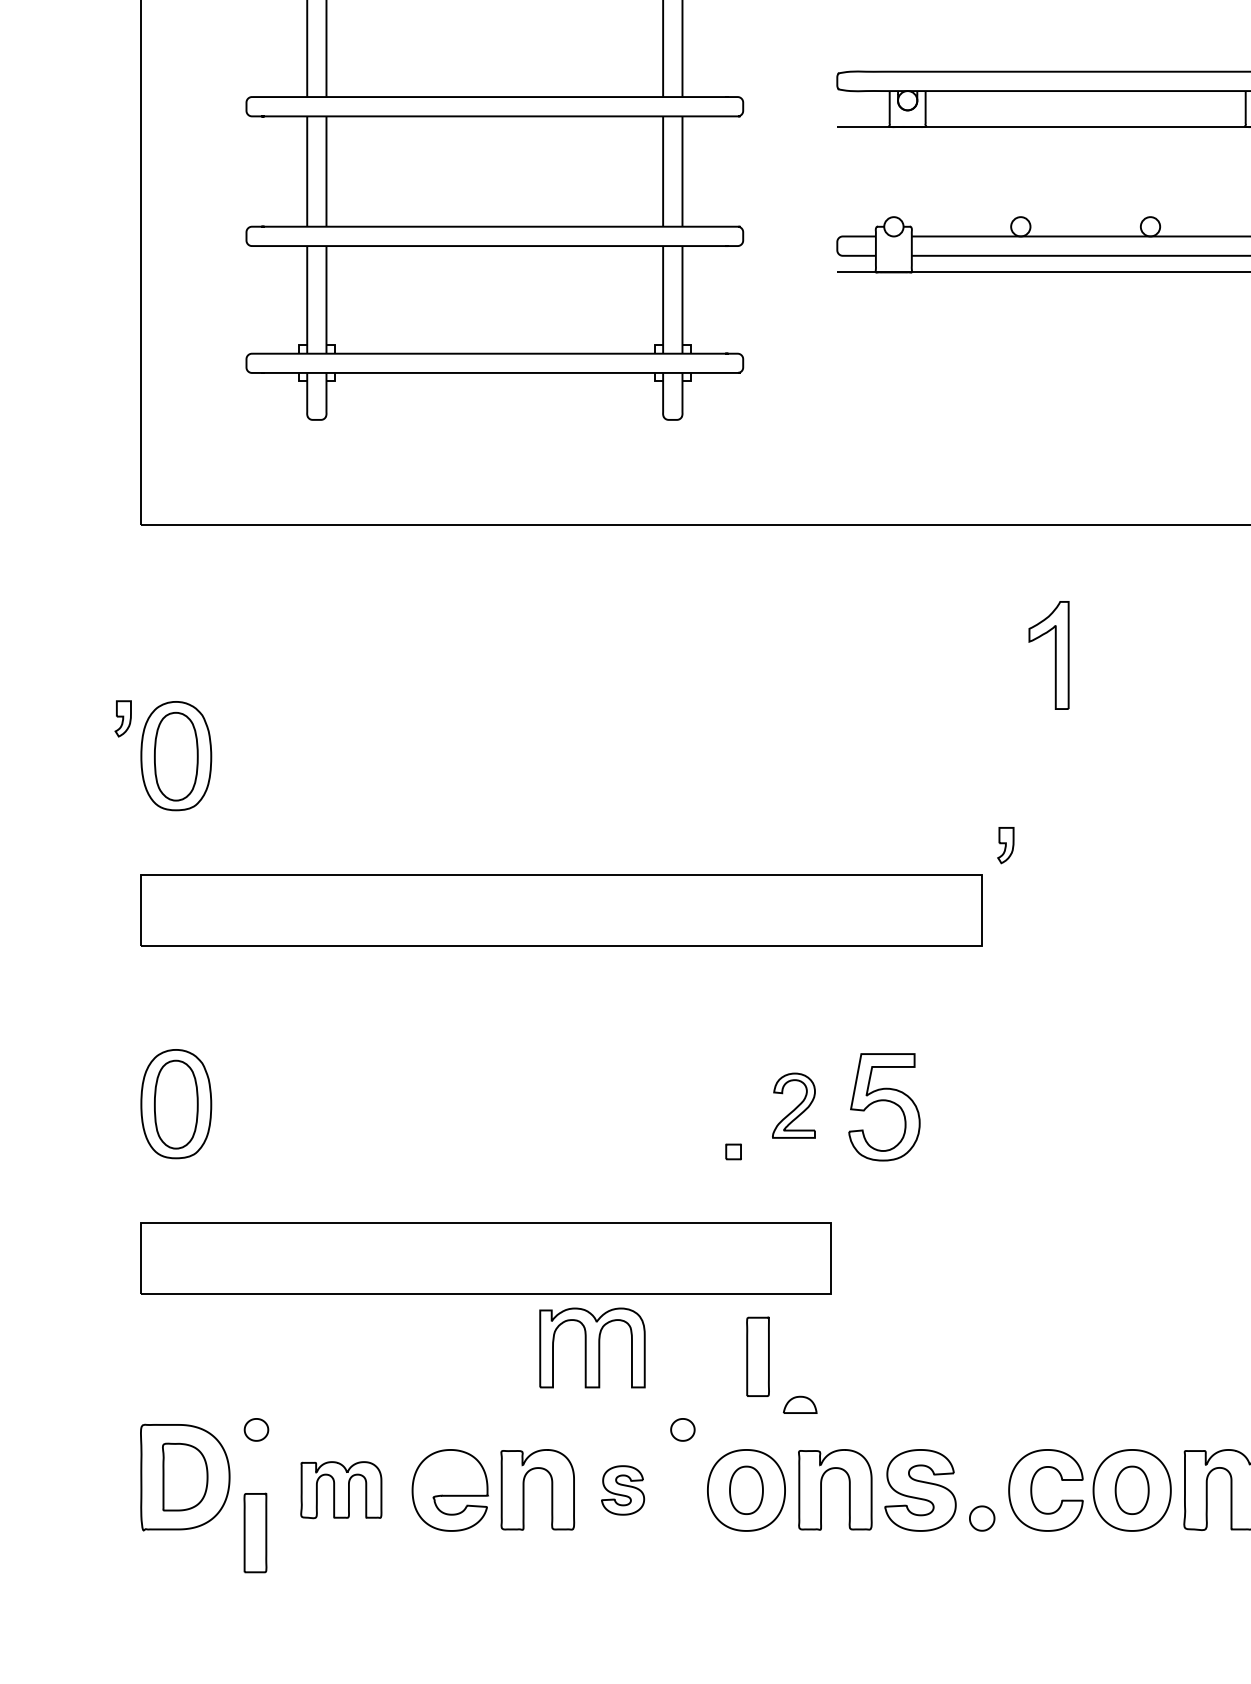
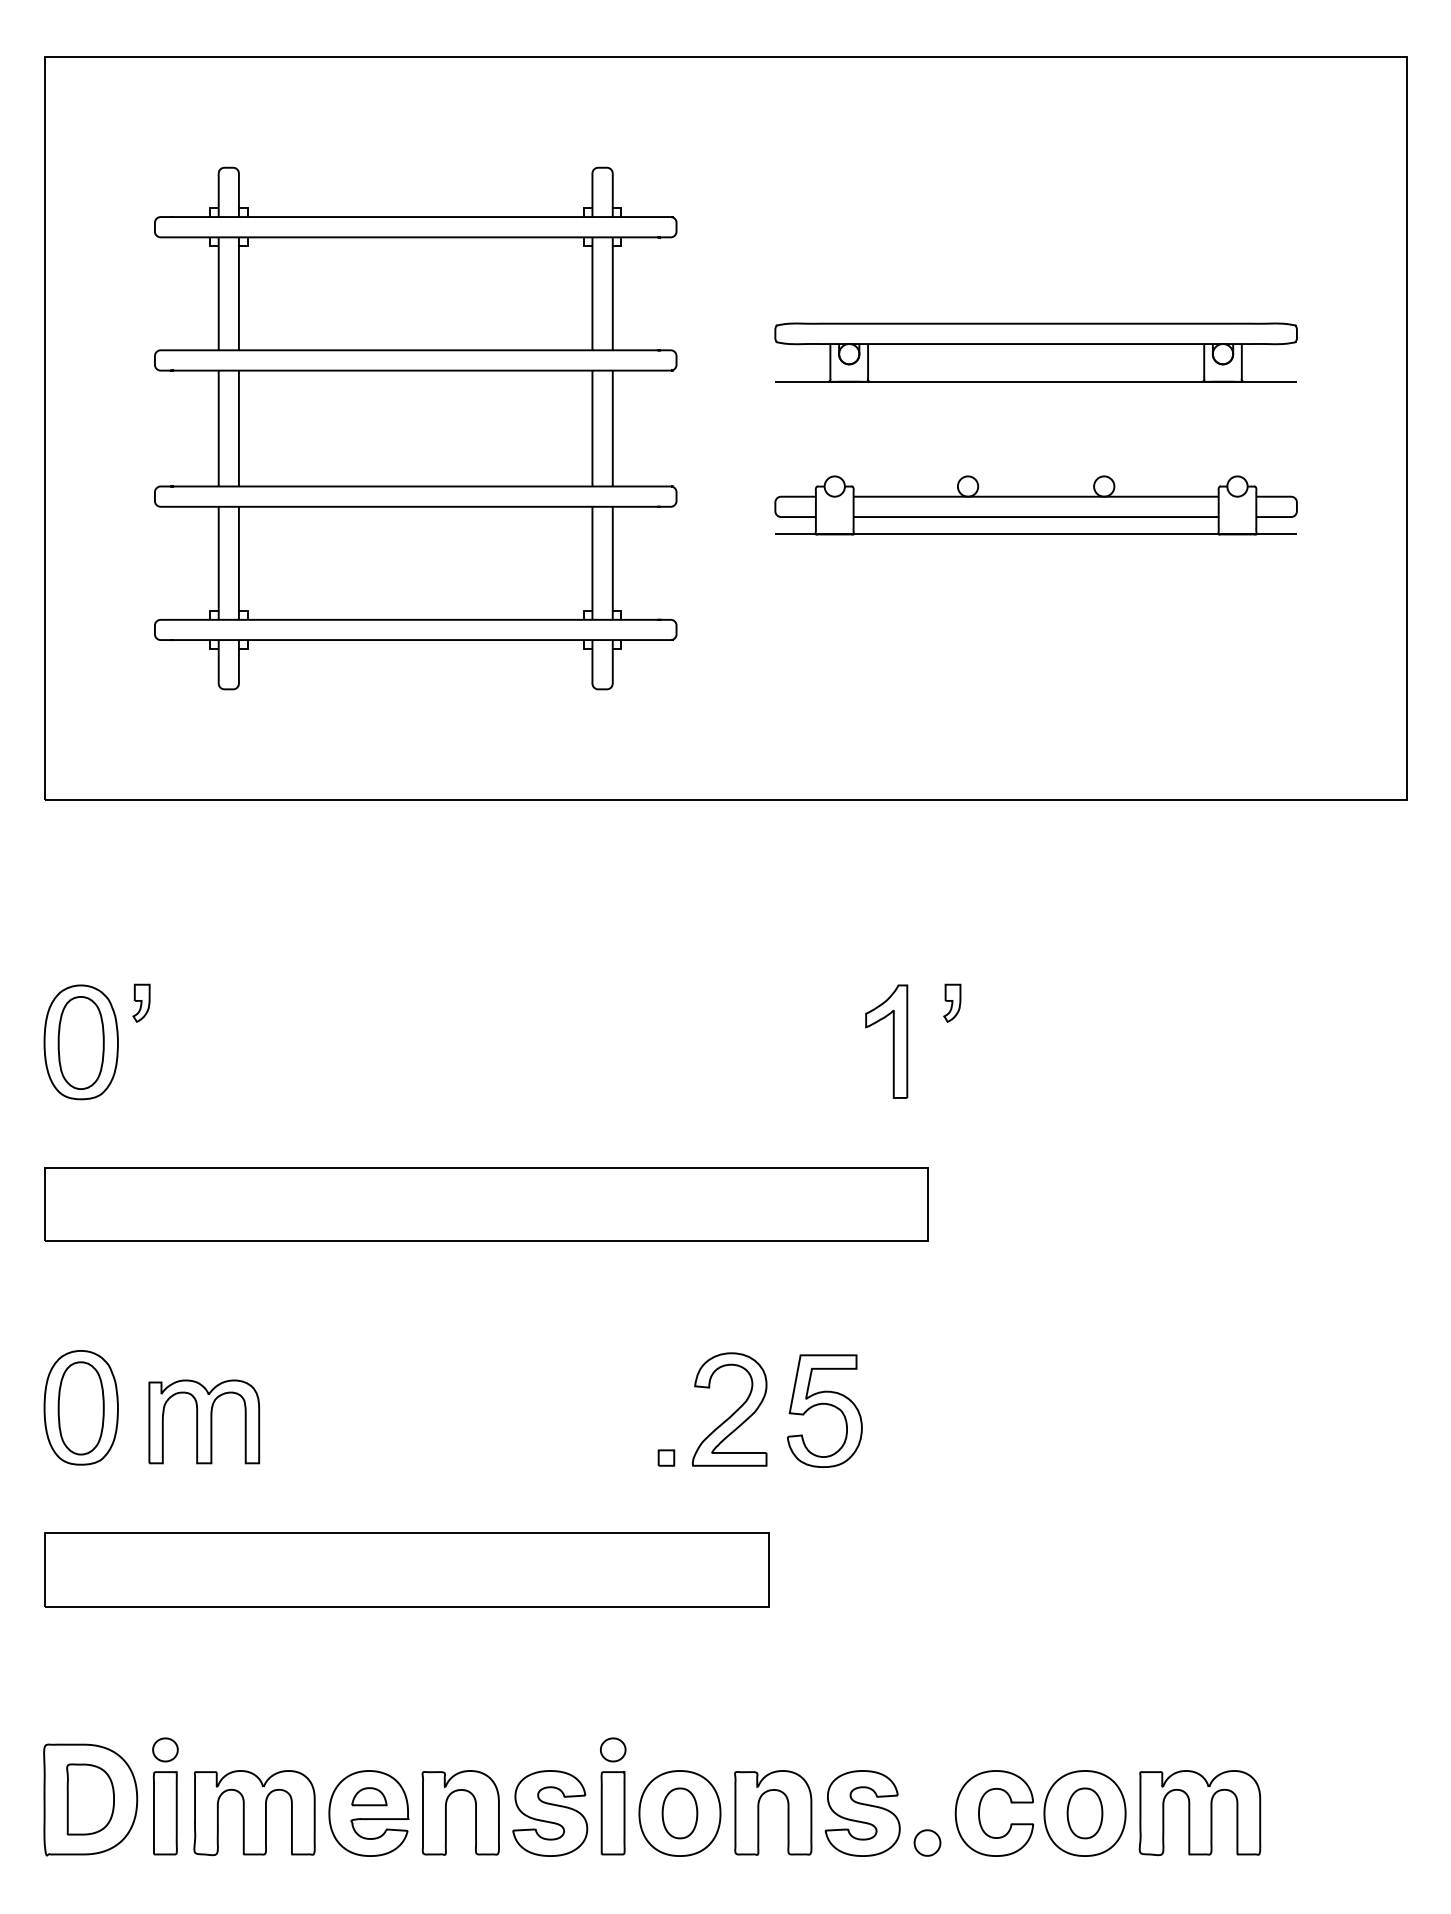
part: (1048, 655) -> (886, 1041), moved
part: (123, 718) -> (141, 1002), moved
part: (1006, 844) -> (952, 1002), moved
part: (793, 1105) -> (729, 1409), size x1.67
part: (592, 1347) -> (204, 1421), moved
part: (757, 1357) -> (612, 1813), moved
part: (800, 1404) -> (369, 1796), moved
part: (341, 1490) -> (254, 1813), size x1.43
part: (623, 1490) -> (550, 1813), size x1.67
part: (254, 1533) -> (164, 1813), moved

